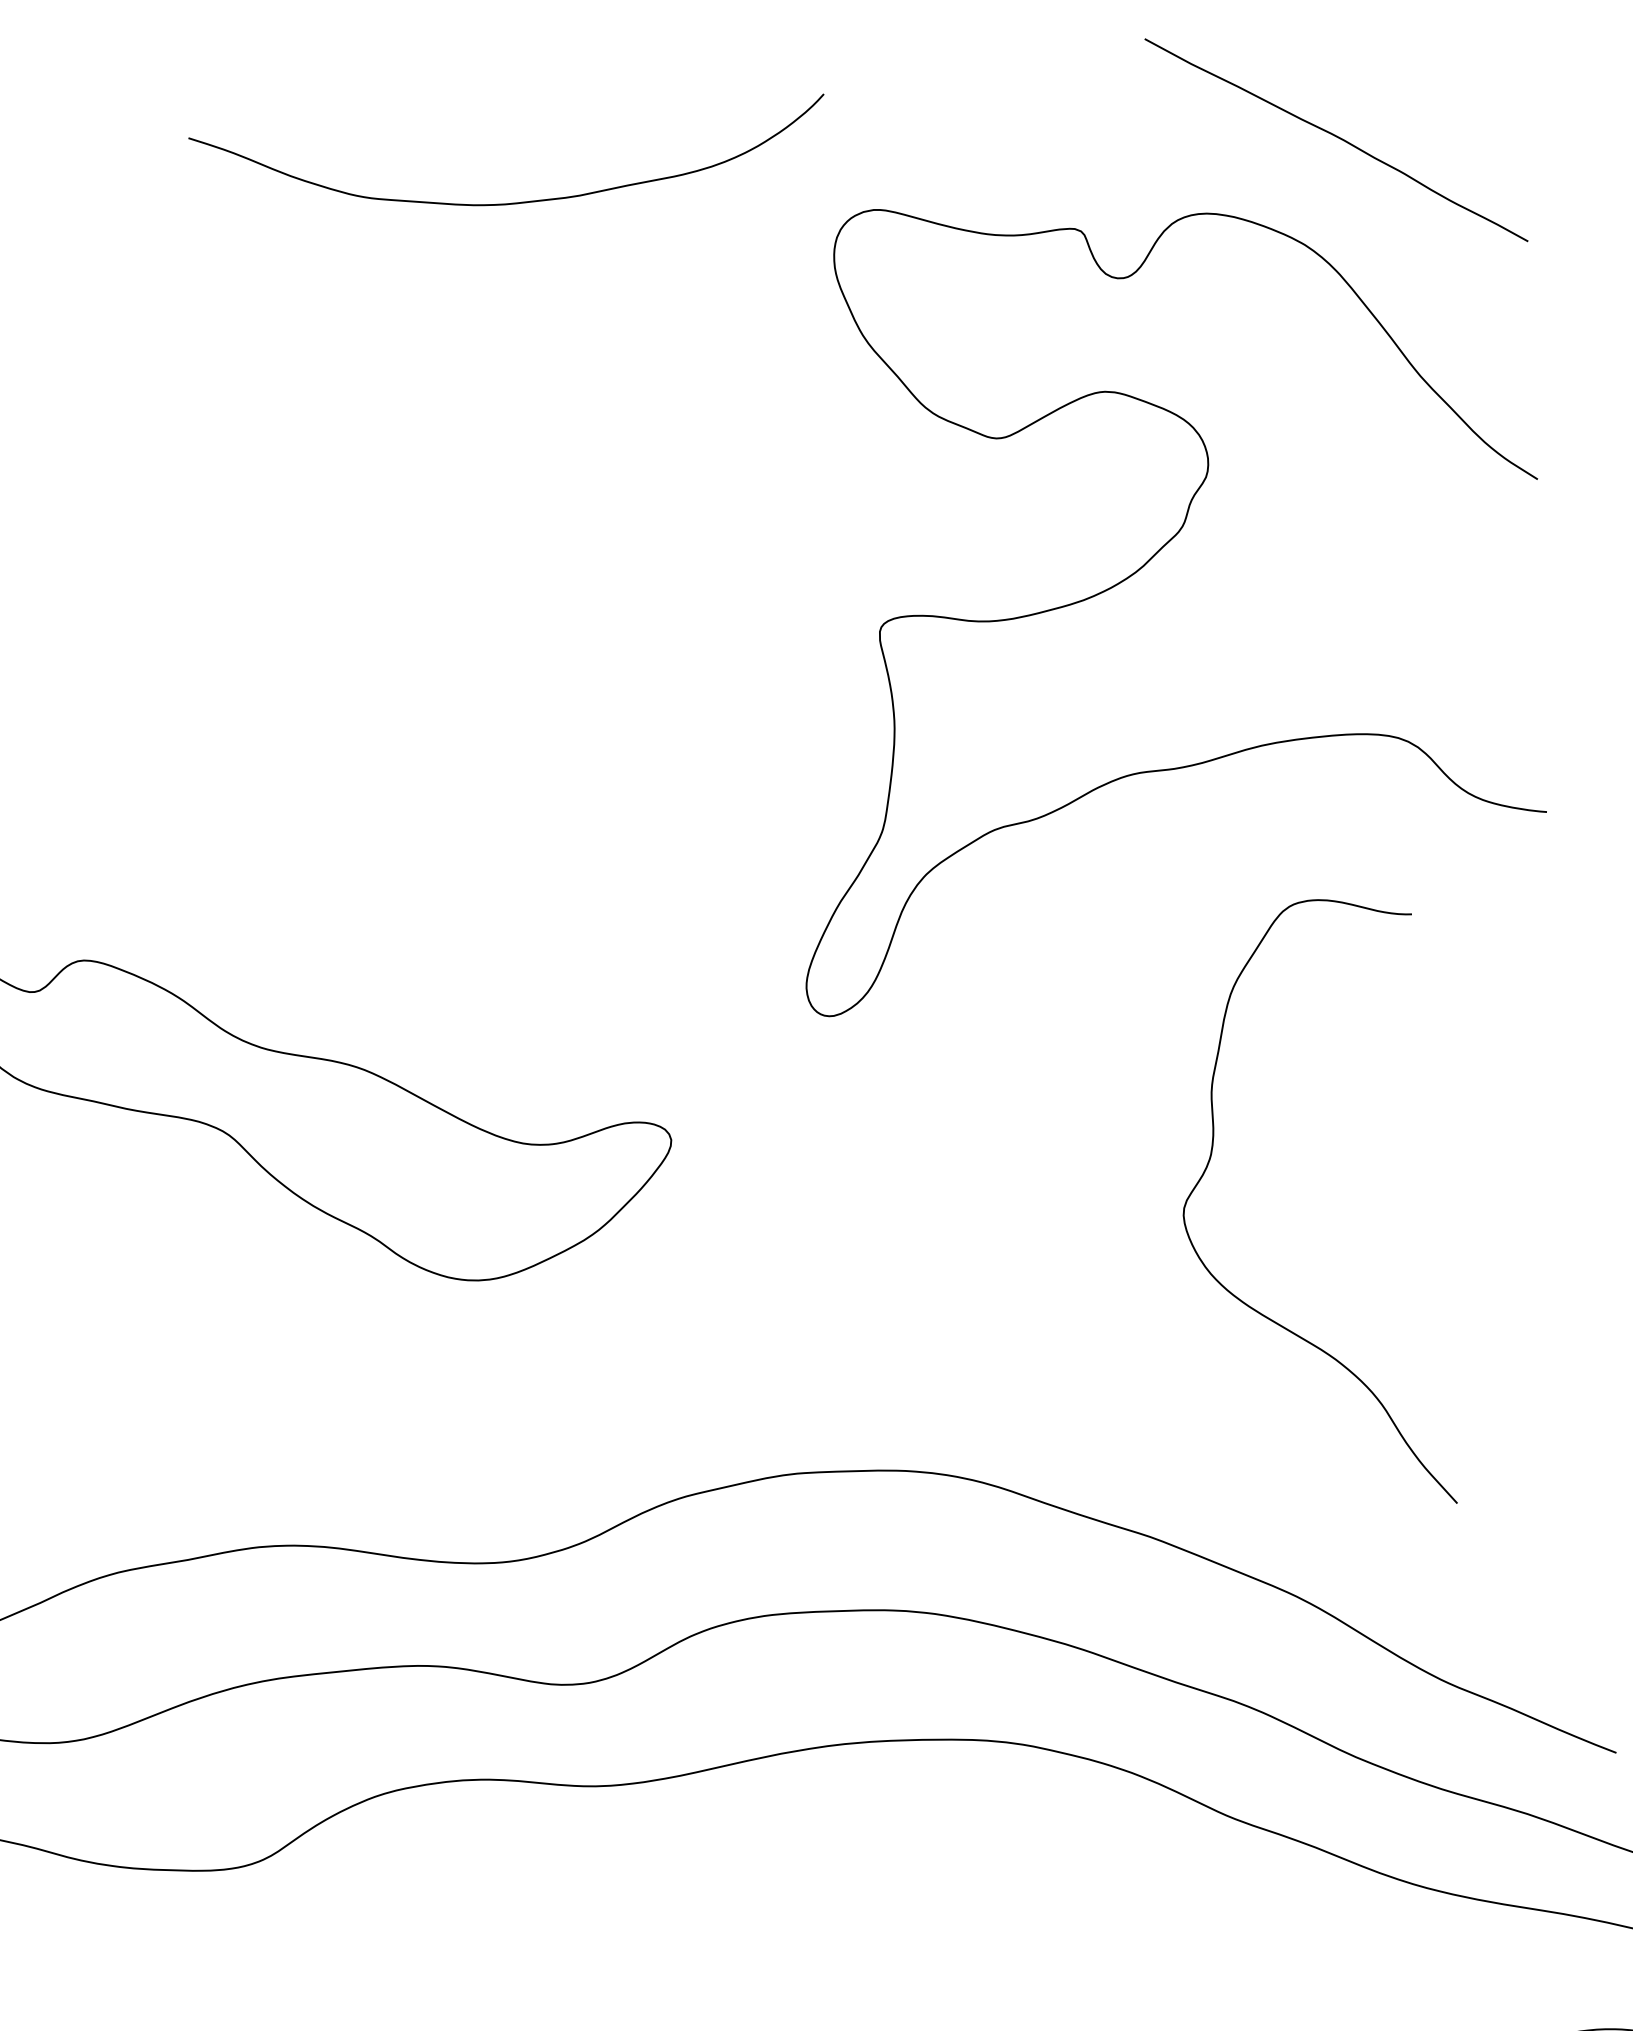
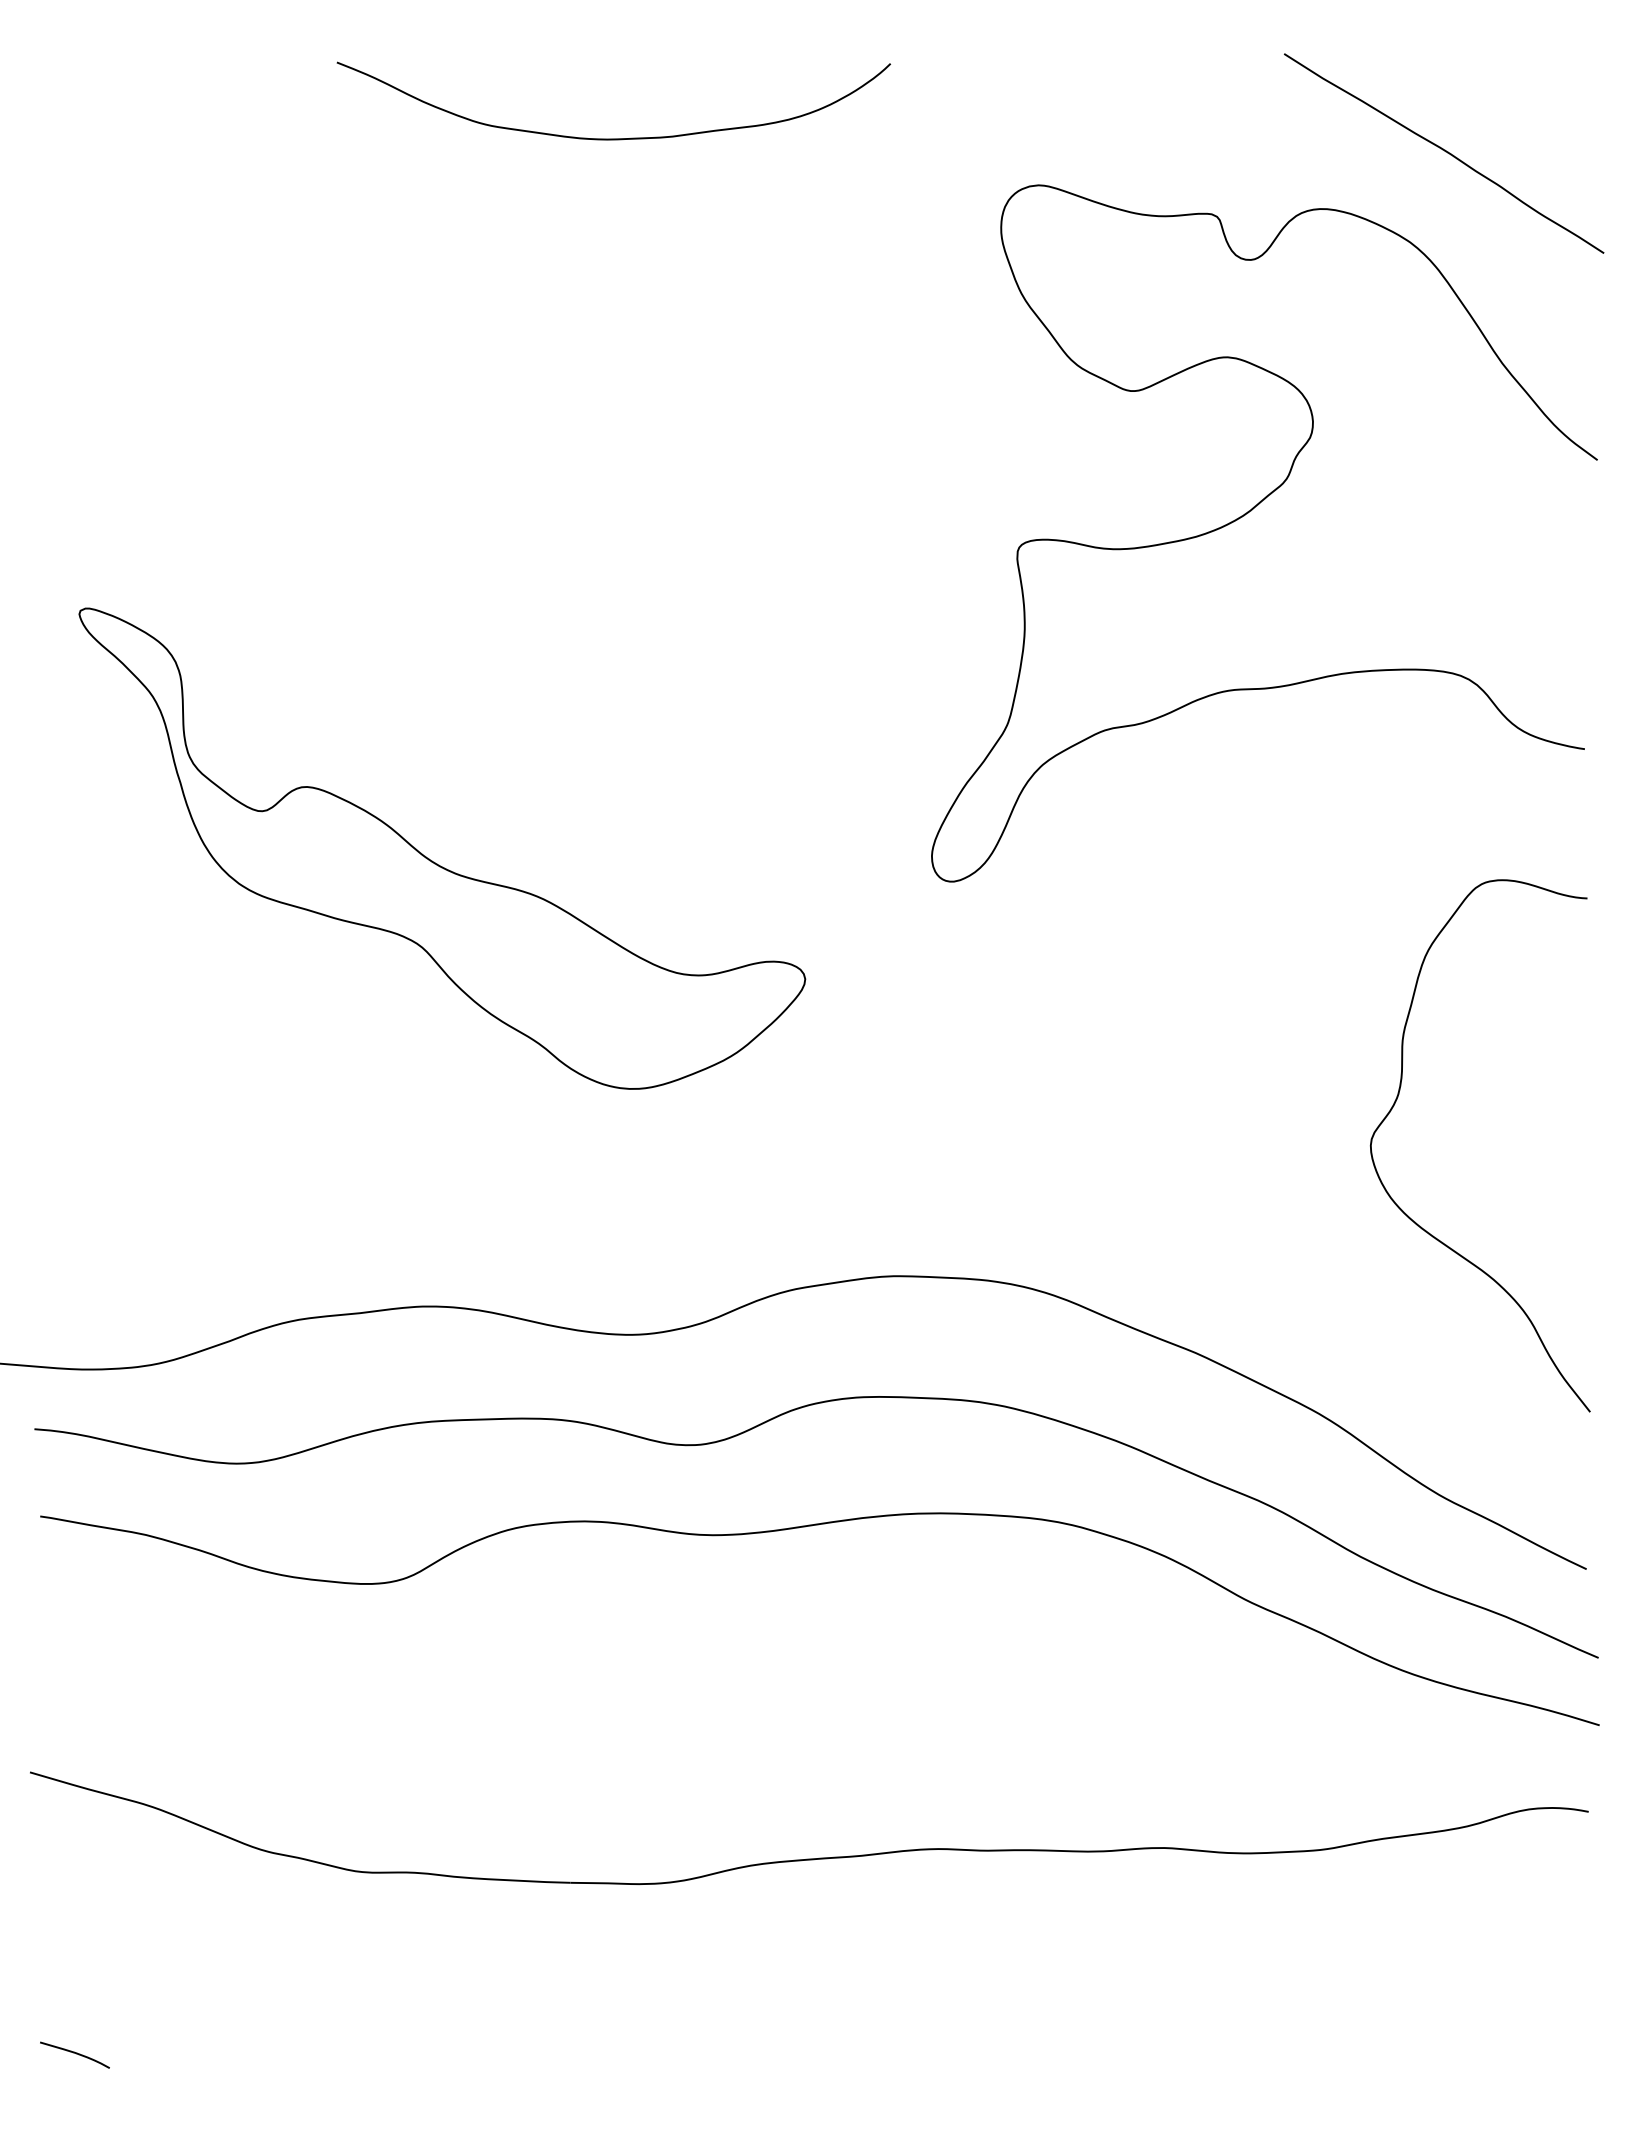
curve: (512, 202) -> (613, 138), moved
curve: (1208, 1166) -> (1395, 1104), moved

